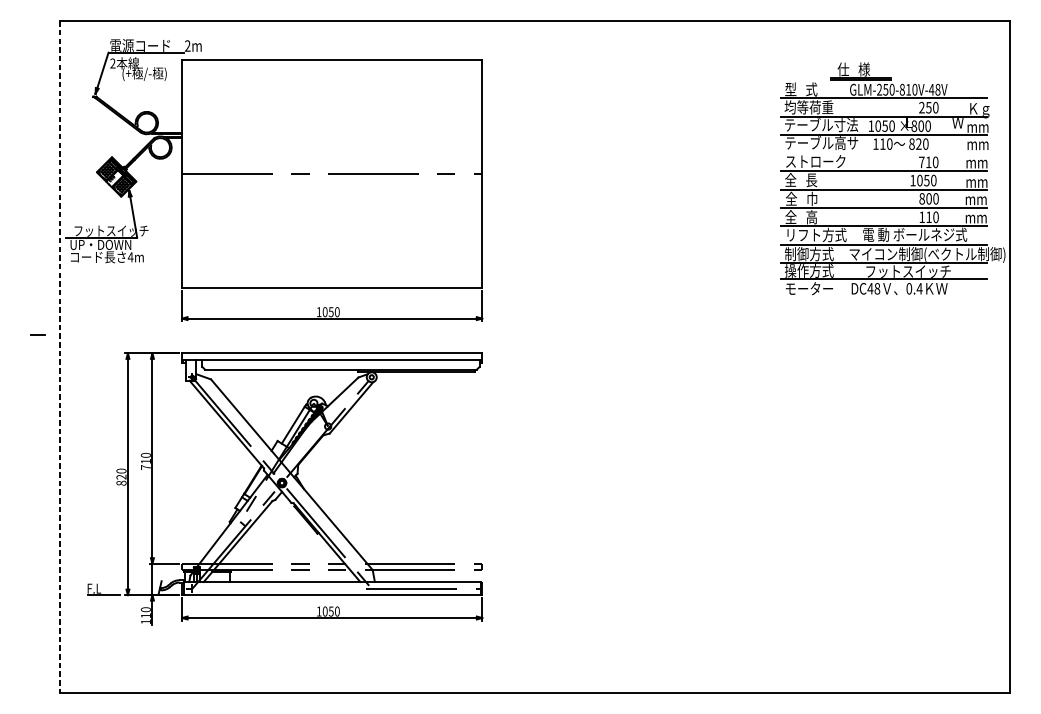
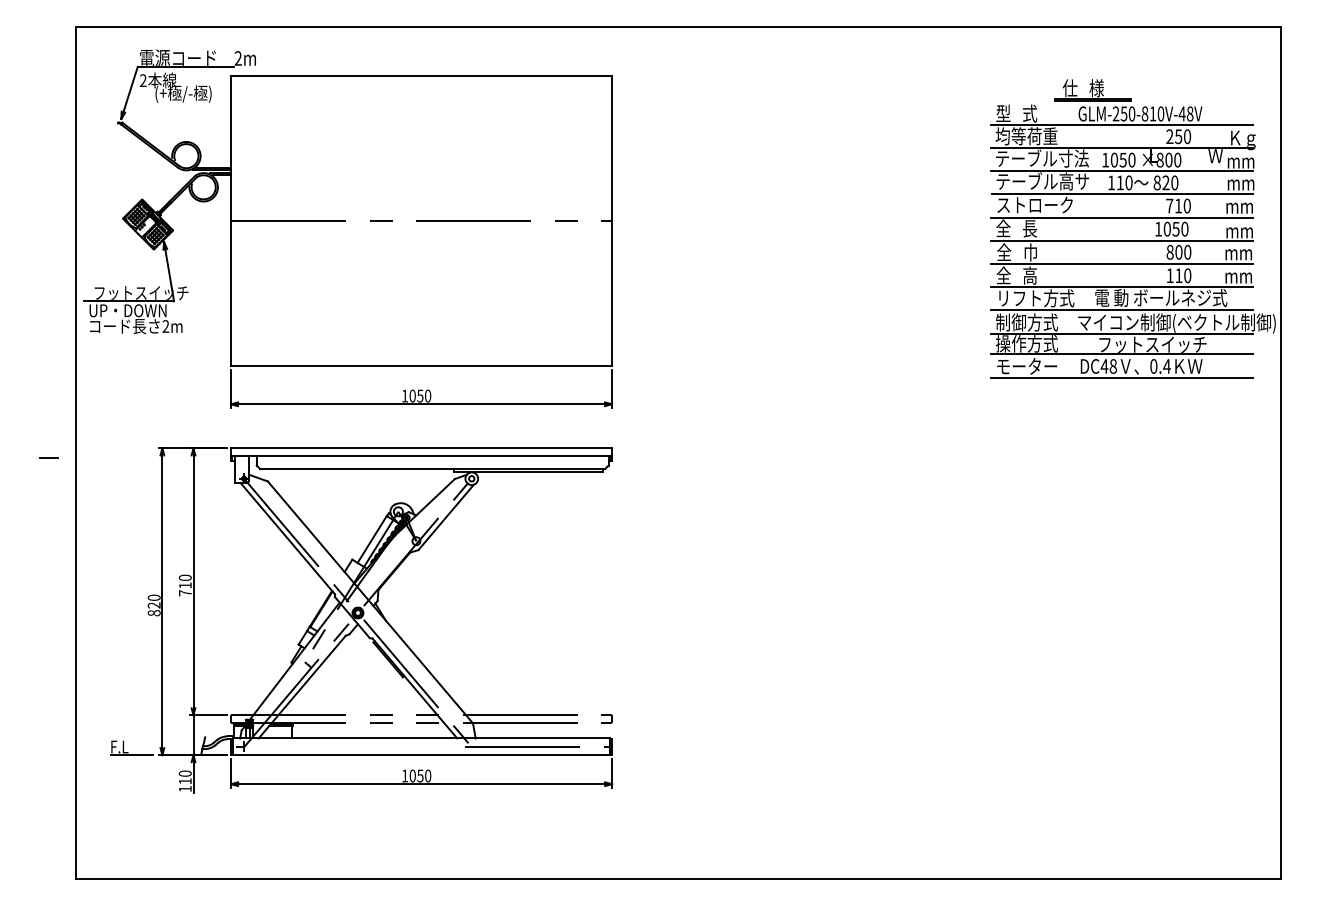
line: (883, 153) -> (1121, 194), added
text: (130, 257) -> (165, 326), 4m -> 2m
line: (883, 297) -> (1121, 377), added
line: (38, 334) -> (48, 457), moved
line: (59, 357) -> (75, 453), dashed -> solid

